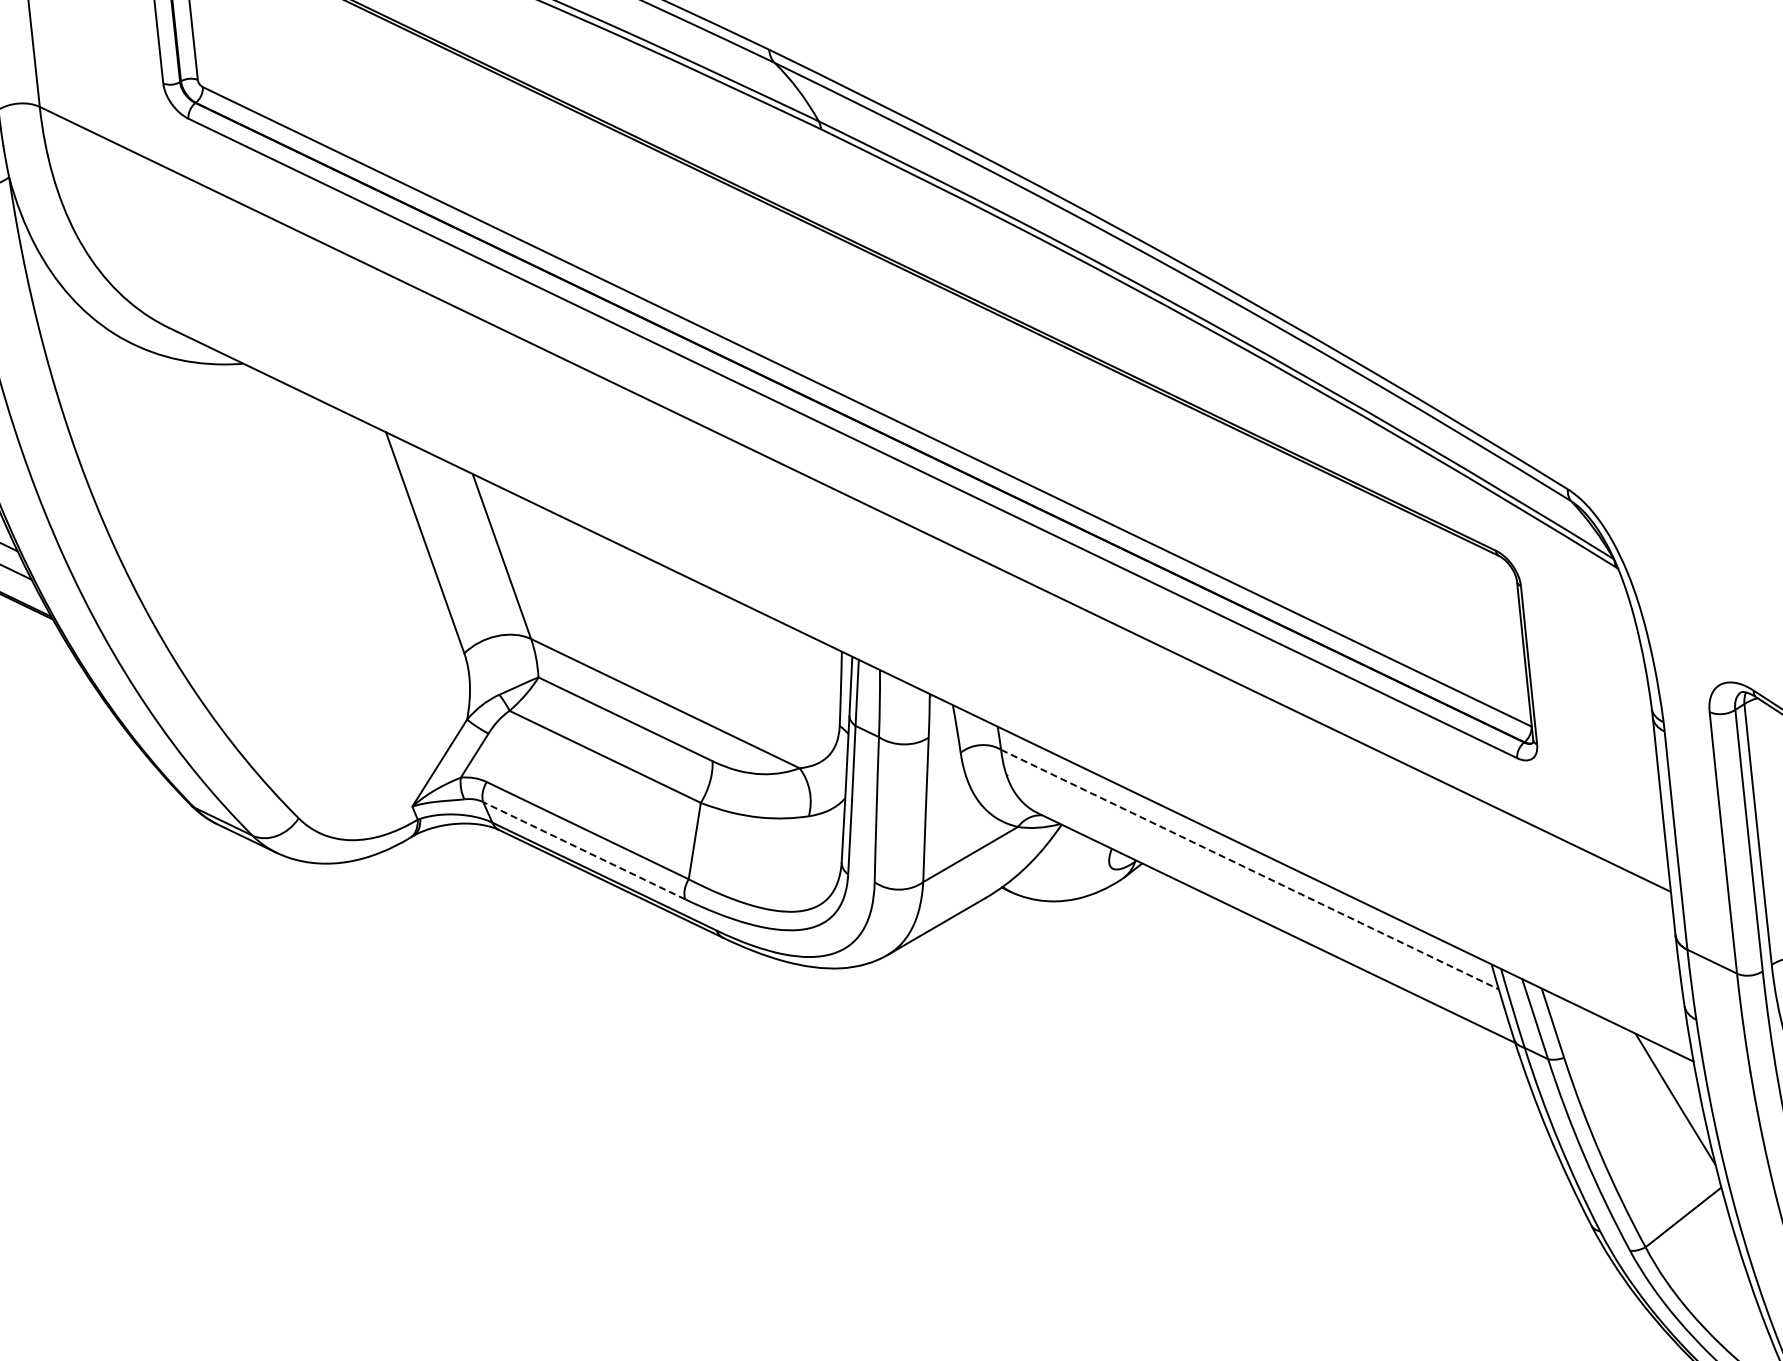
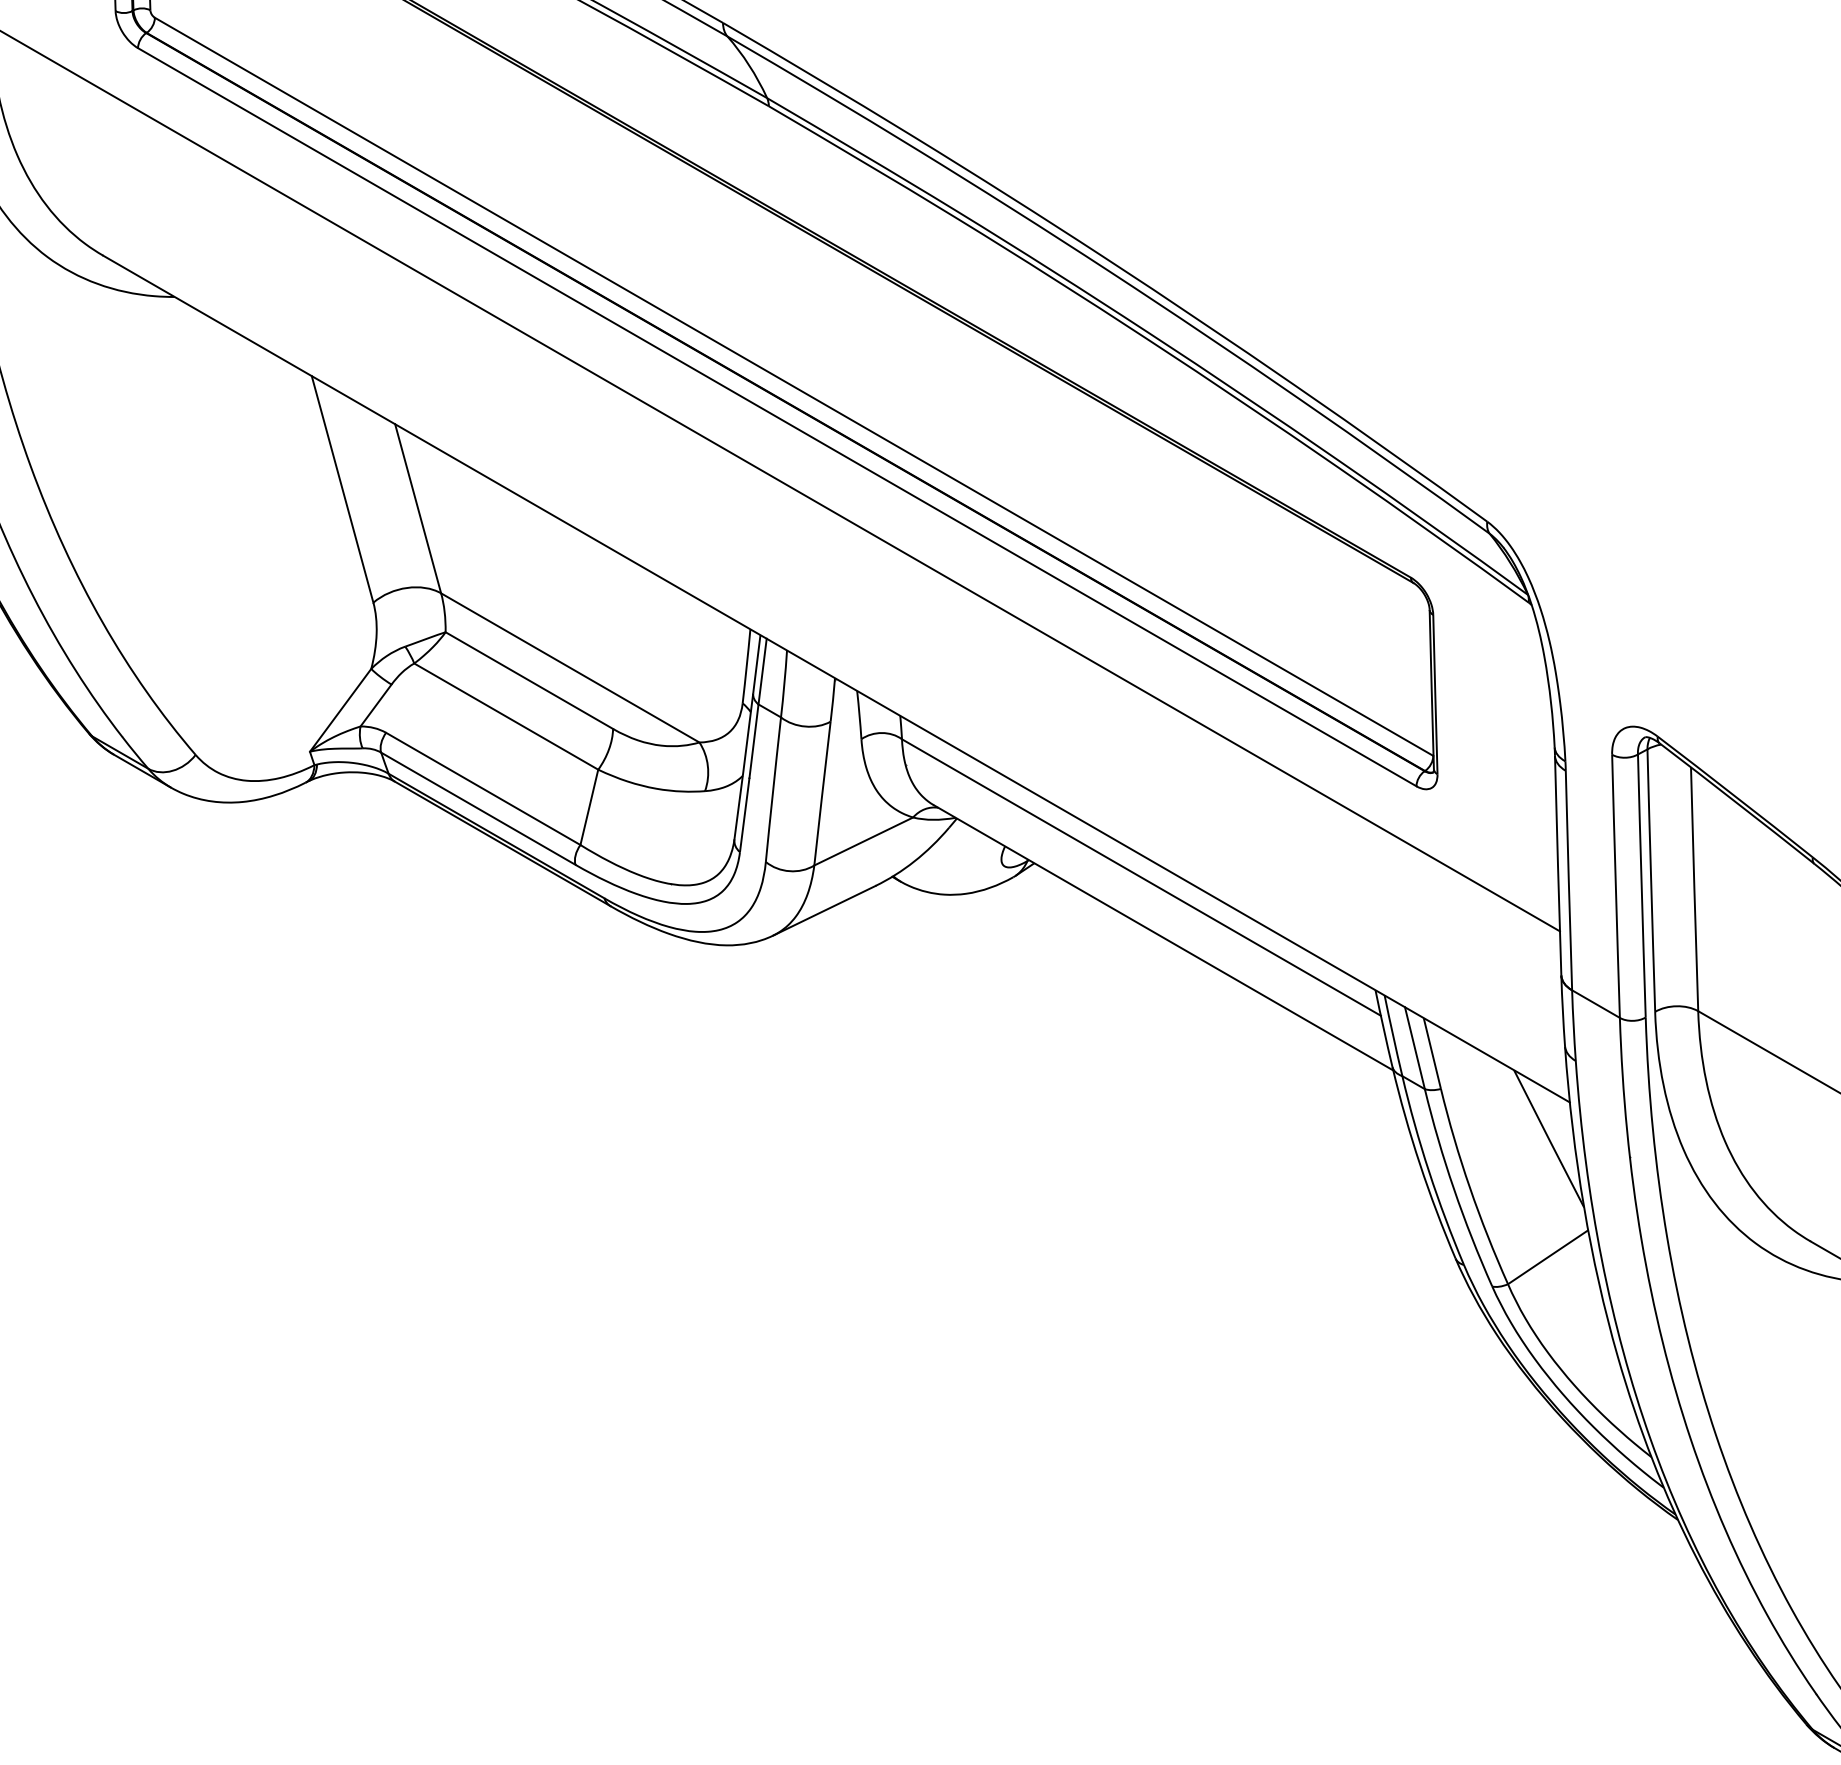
line: (583, 850) -> (477, 808), dashed -> solid
line: (1250, 869) -> (1141, 877), dashed -> solid

